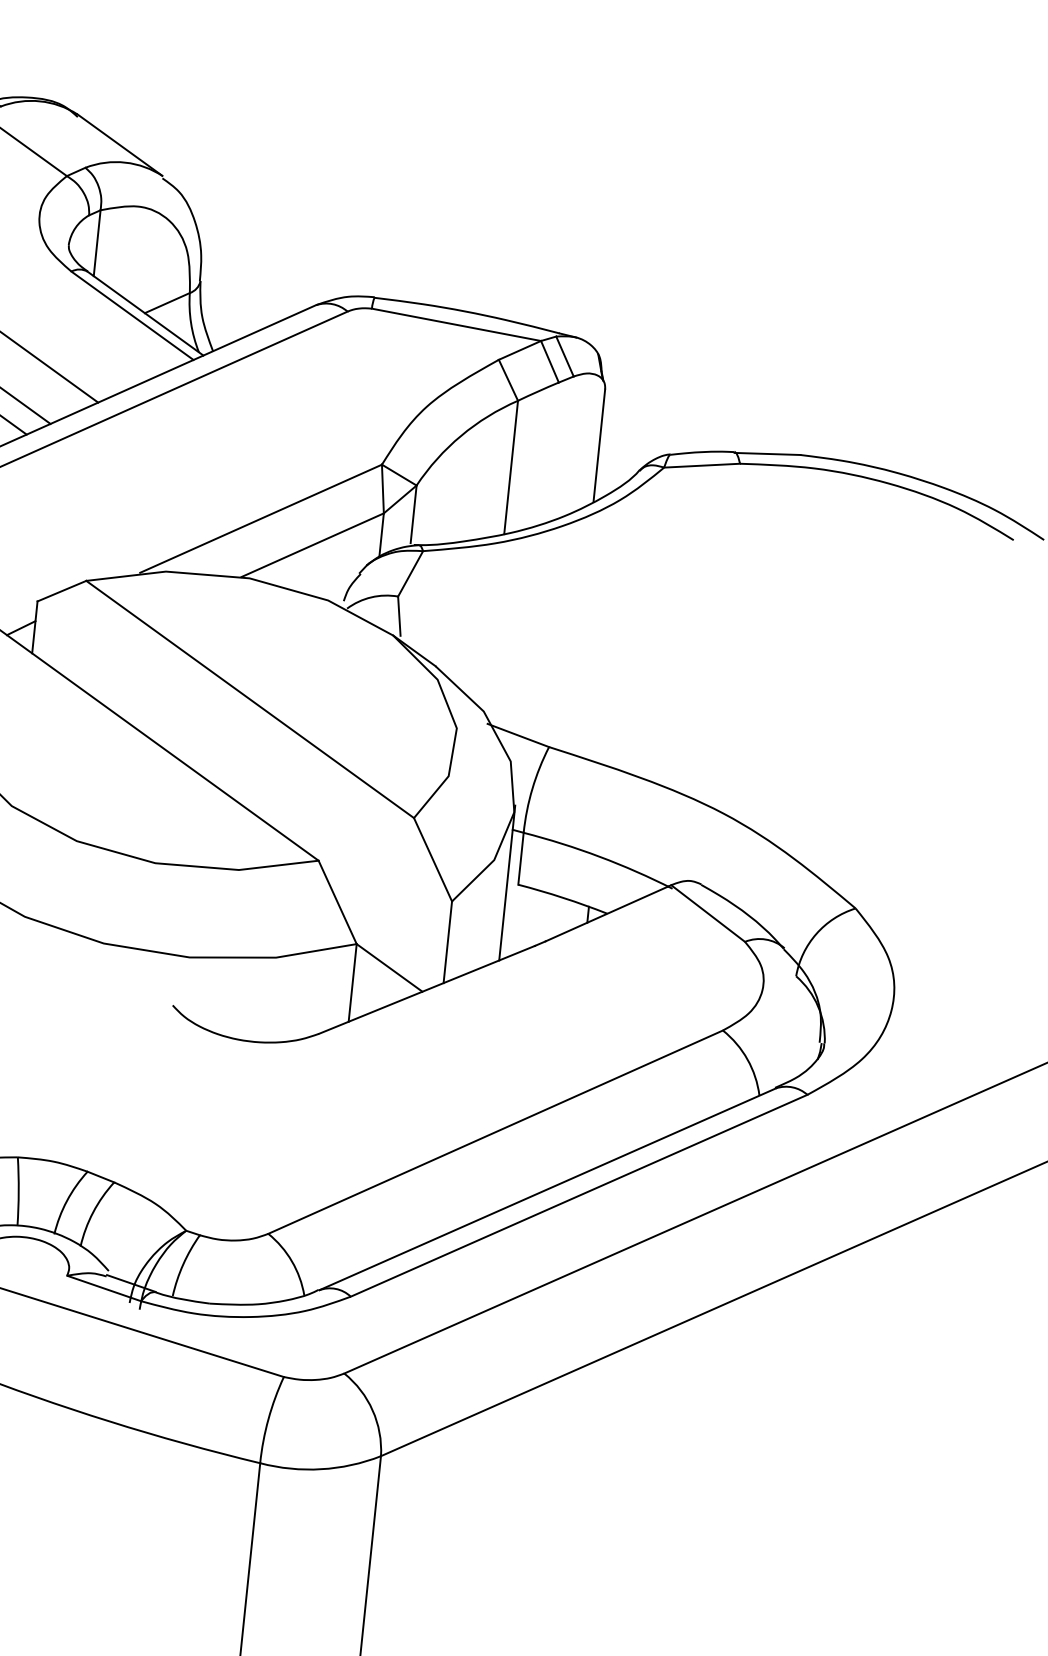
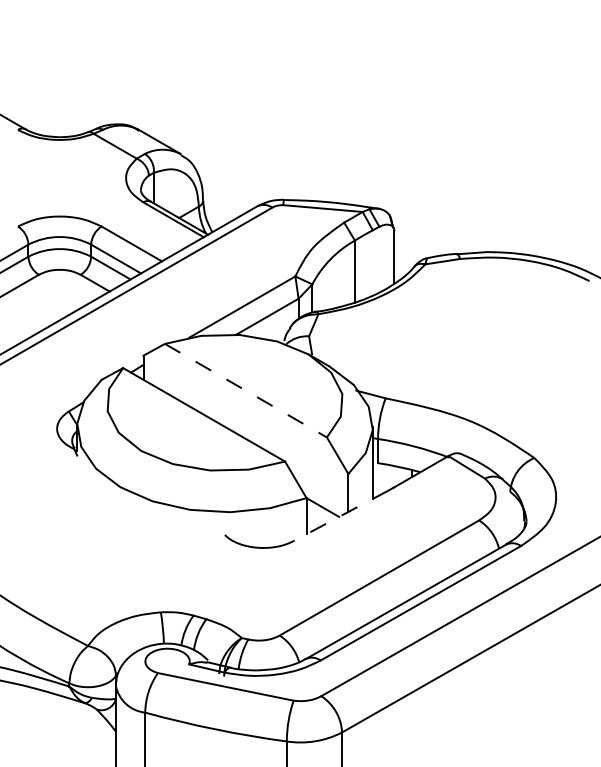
line: (249, 698) -> (245, 390), solid -> dashed
line: (427, 989) -> (341, 515), solid -> dashed

